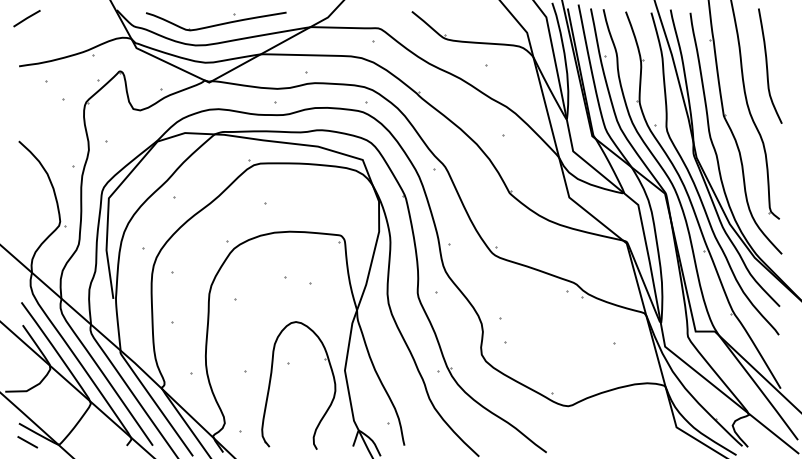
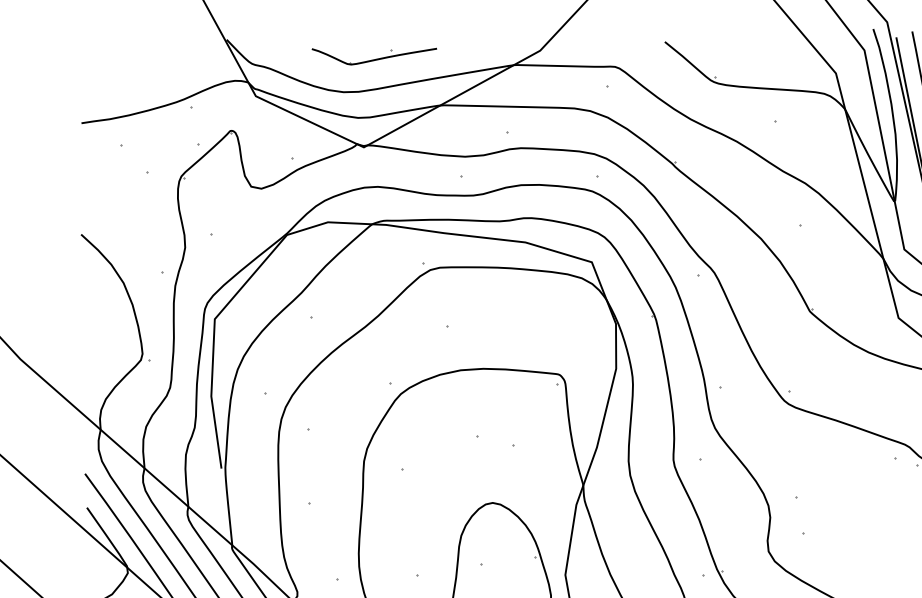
line: (26, 18) -> (92, 52), removed
part: (216, 21) -> (374, 56), size x0.6

